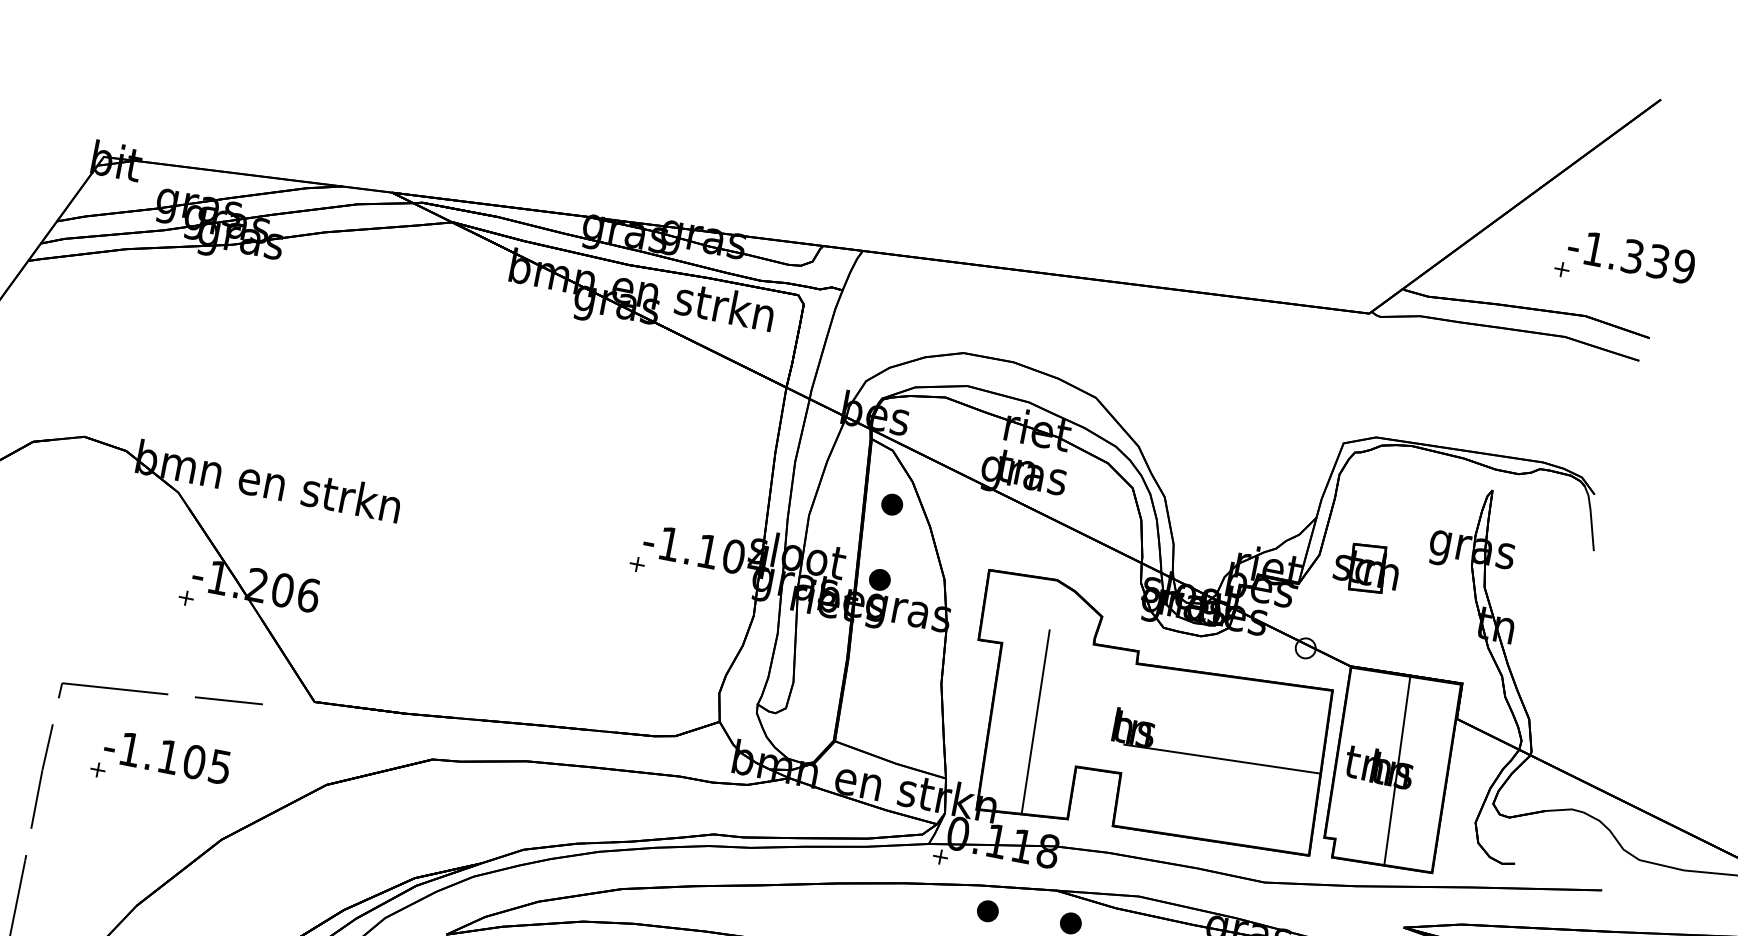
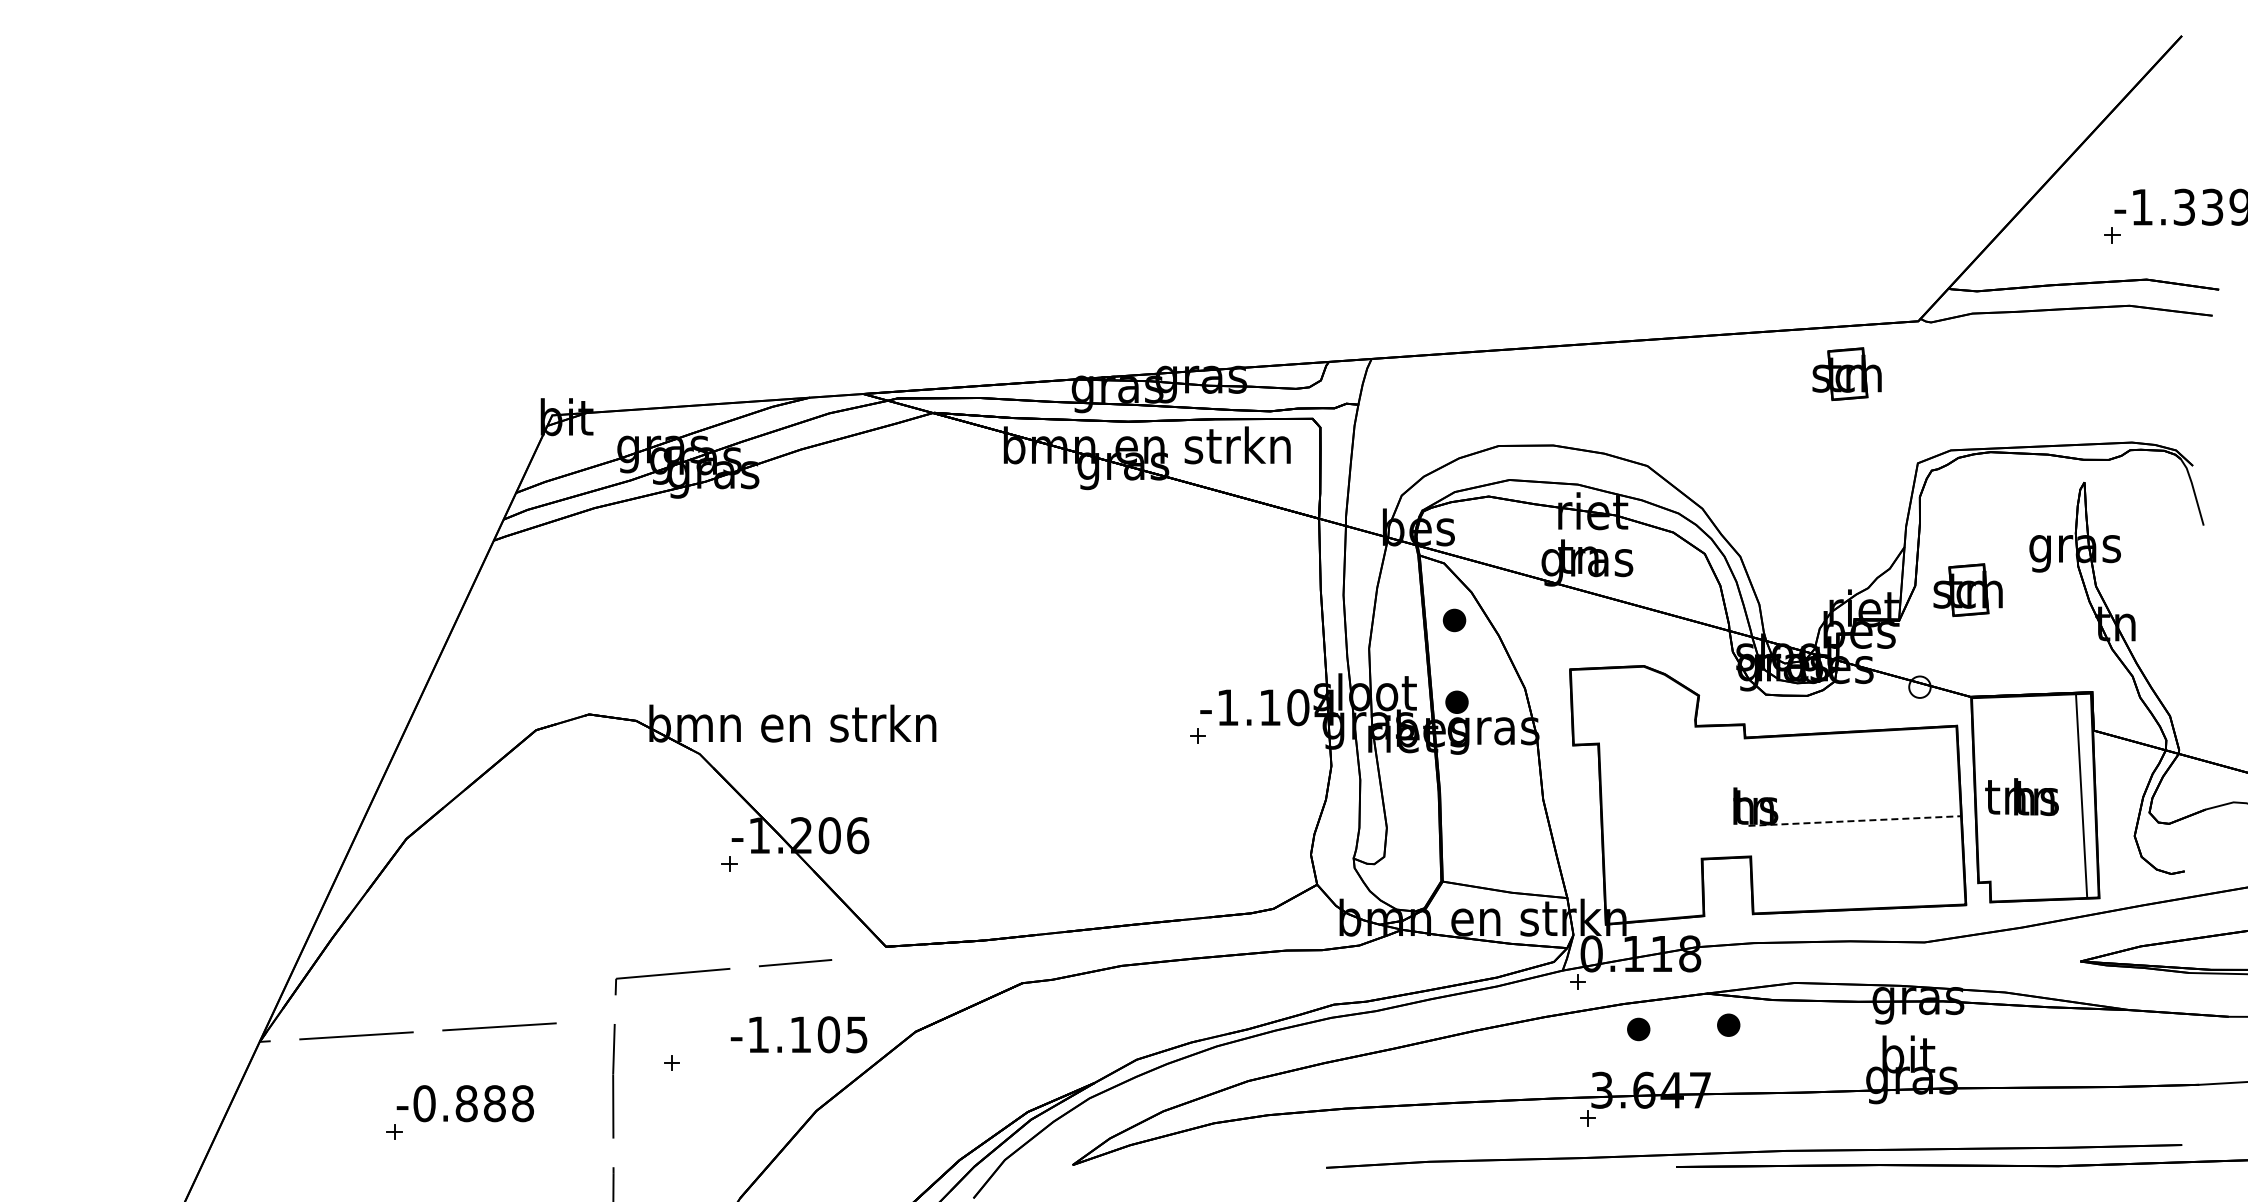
part: (1294, 349) -> (1846, 374), added
line: (1035, 721) -> (1650, 819), removed
text: (166, 756) -> (798, 1034), moved
line: (1222, 759) -> (1854, 821), solid -> dashed
line: (1397, 770) -> (2081, 795), moved

